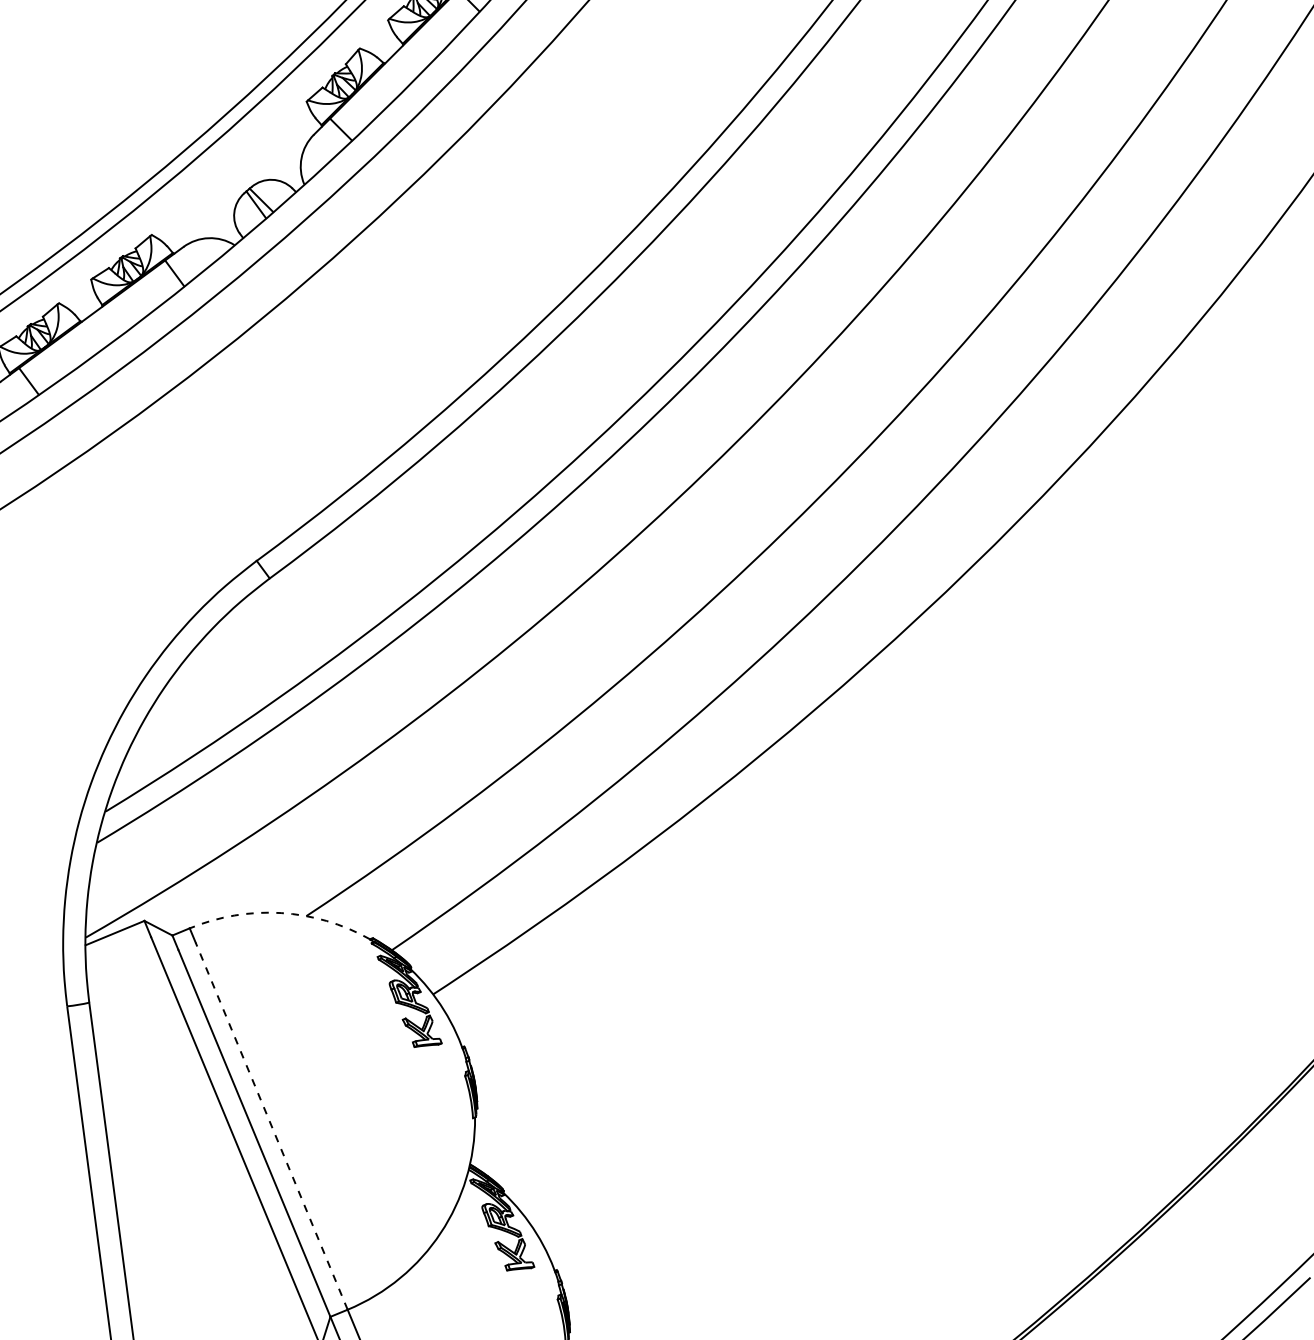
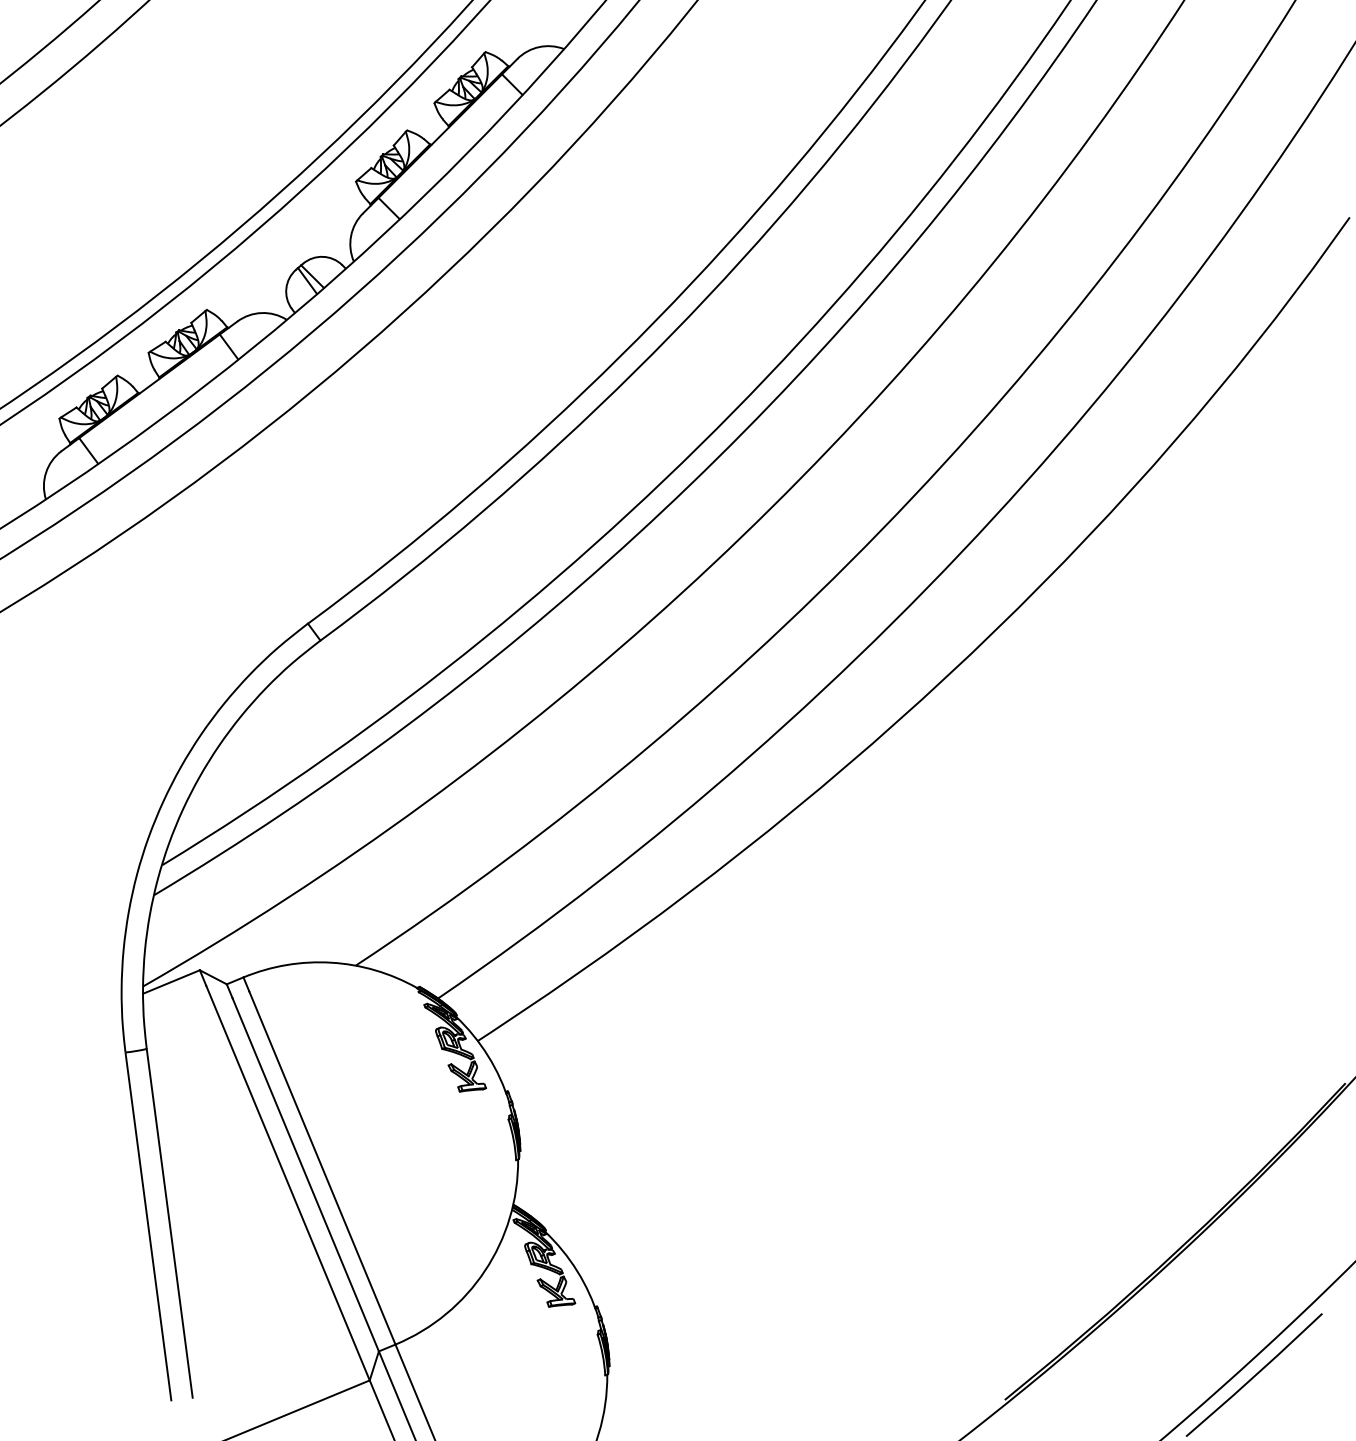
arc: (281, 912) -> (331, 962), dashed -> solid
line: (271, 1125) -> (322, 1167), dashed -> solid

